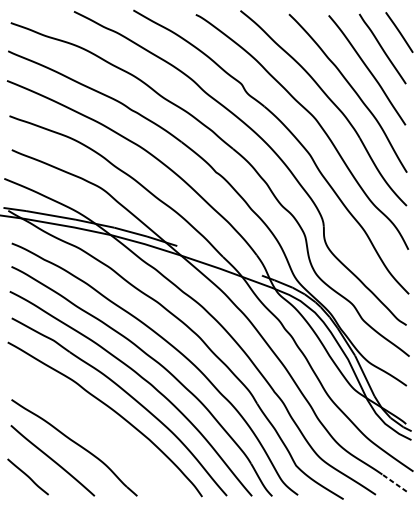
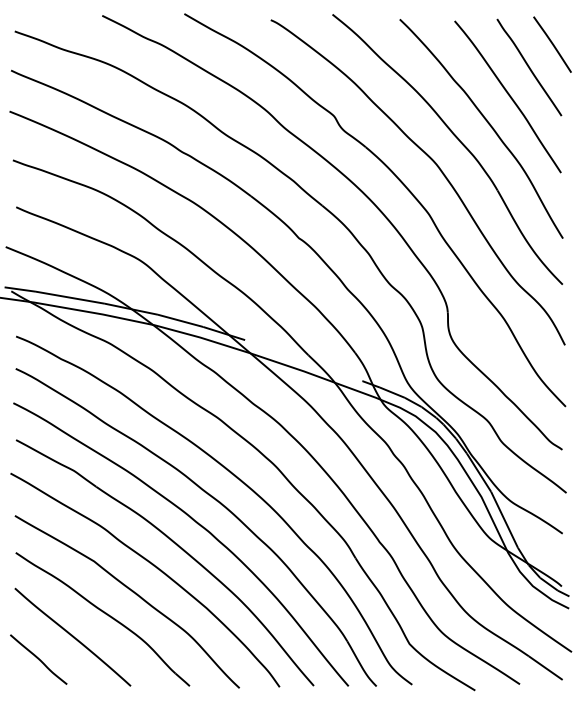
curve: (95, 428) -> (132, 592), added
line: (394, 483) -> (545, 668), dashed -> solid

